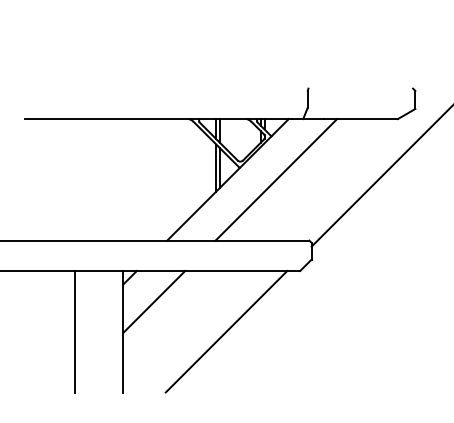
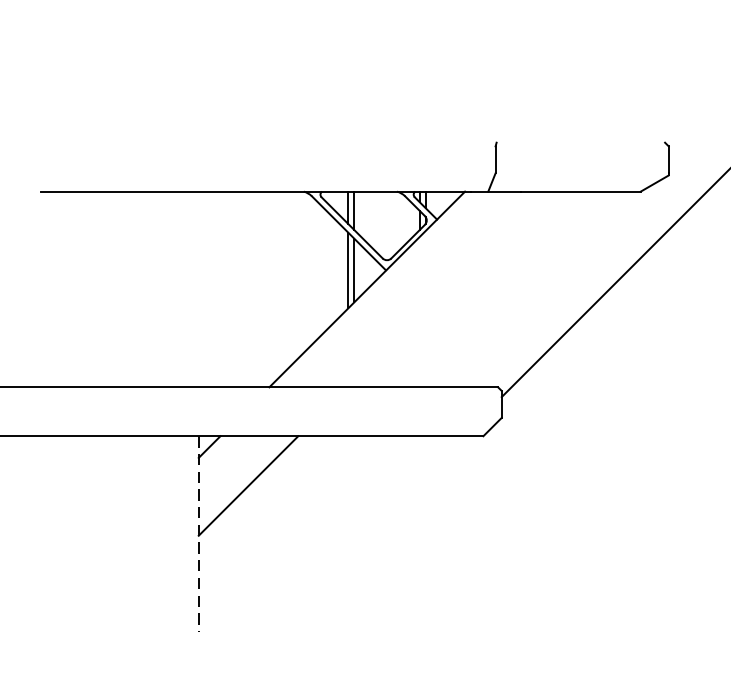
line: (276, 179) -> (445, 288), removed
line: (75, 331) -> (121, 533), removed
line: (123, 331) -> (198, 533), solid -> dashed
line: (226, 331) -> (364, 533), removed

